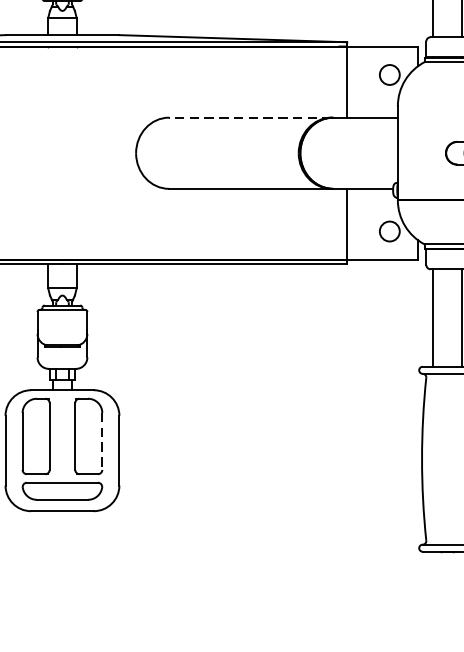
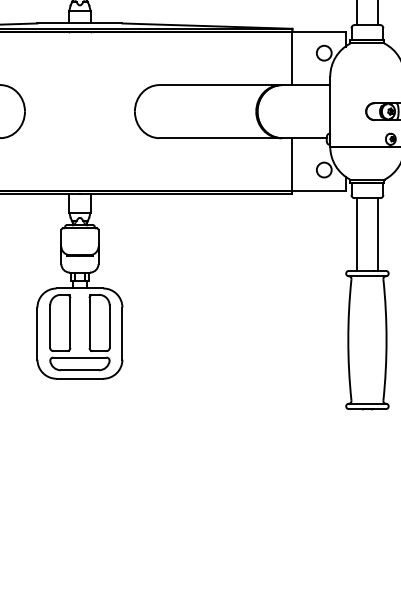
line: (250, 118) -> (220, 85), dashed -> solid
line: (102, 442) -> (109, 327), dashed -> solid

